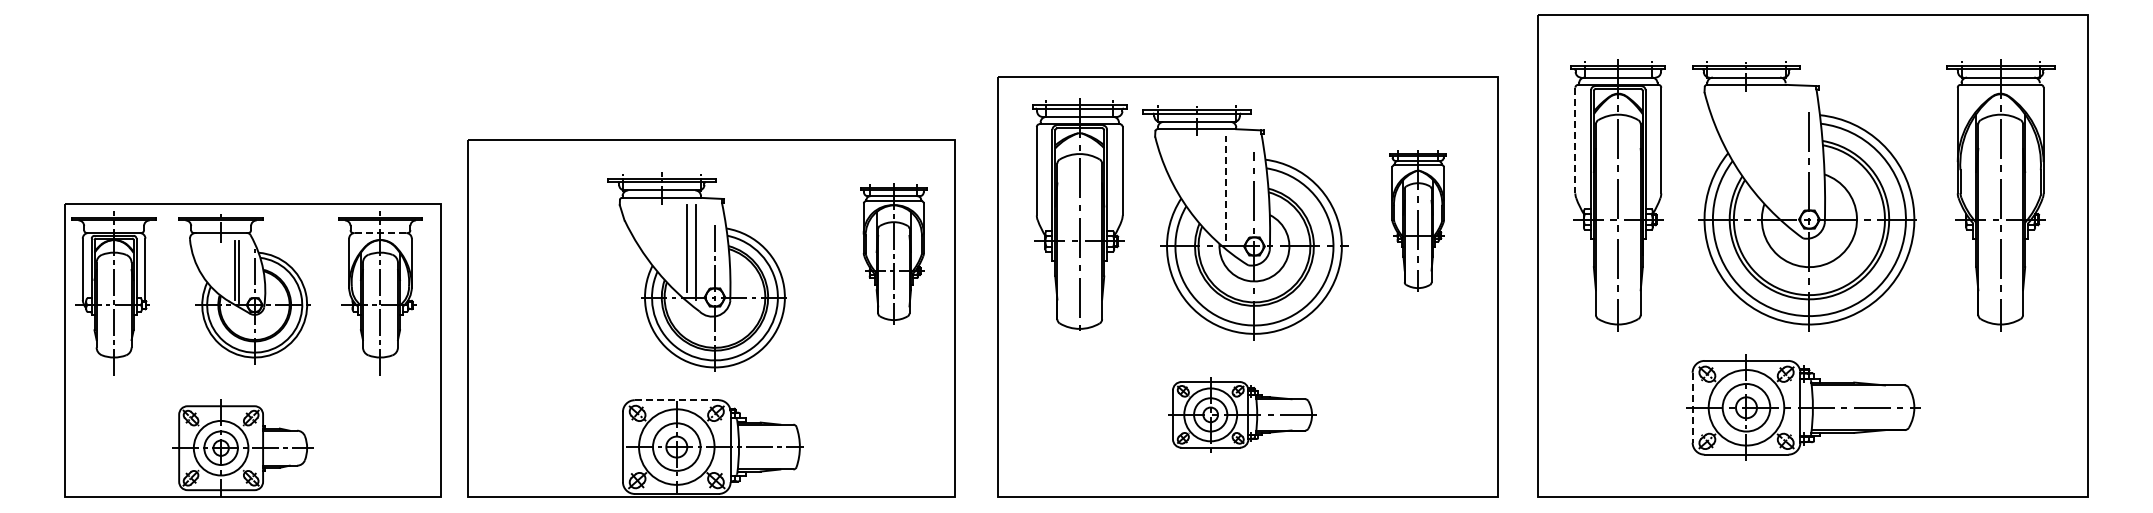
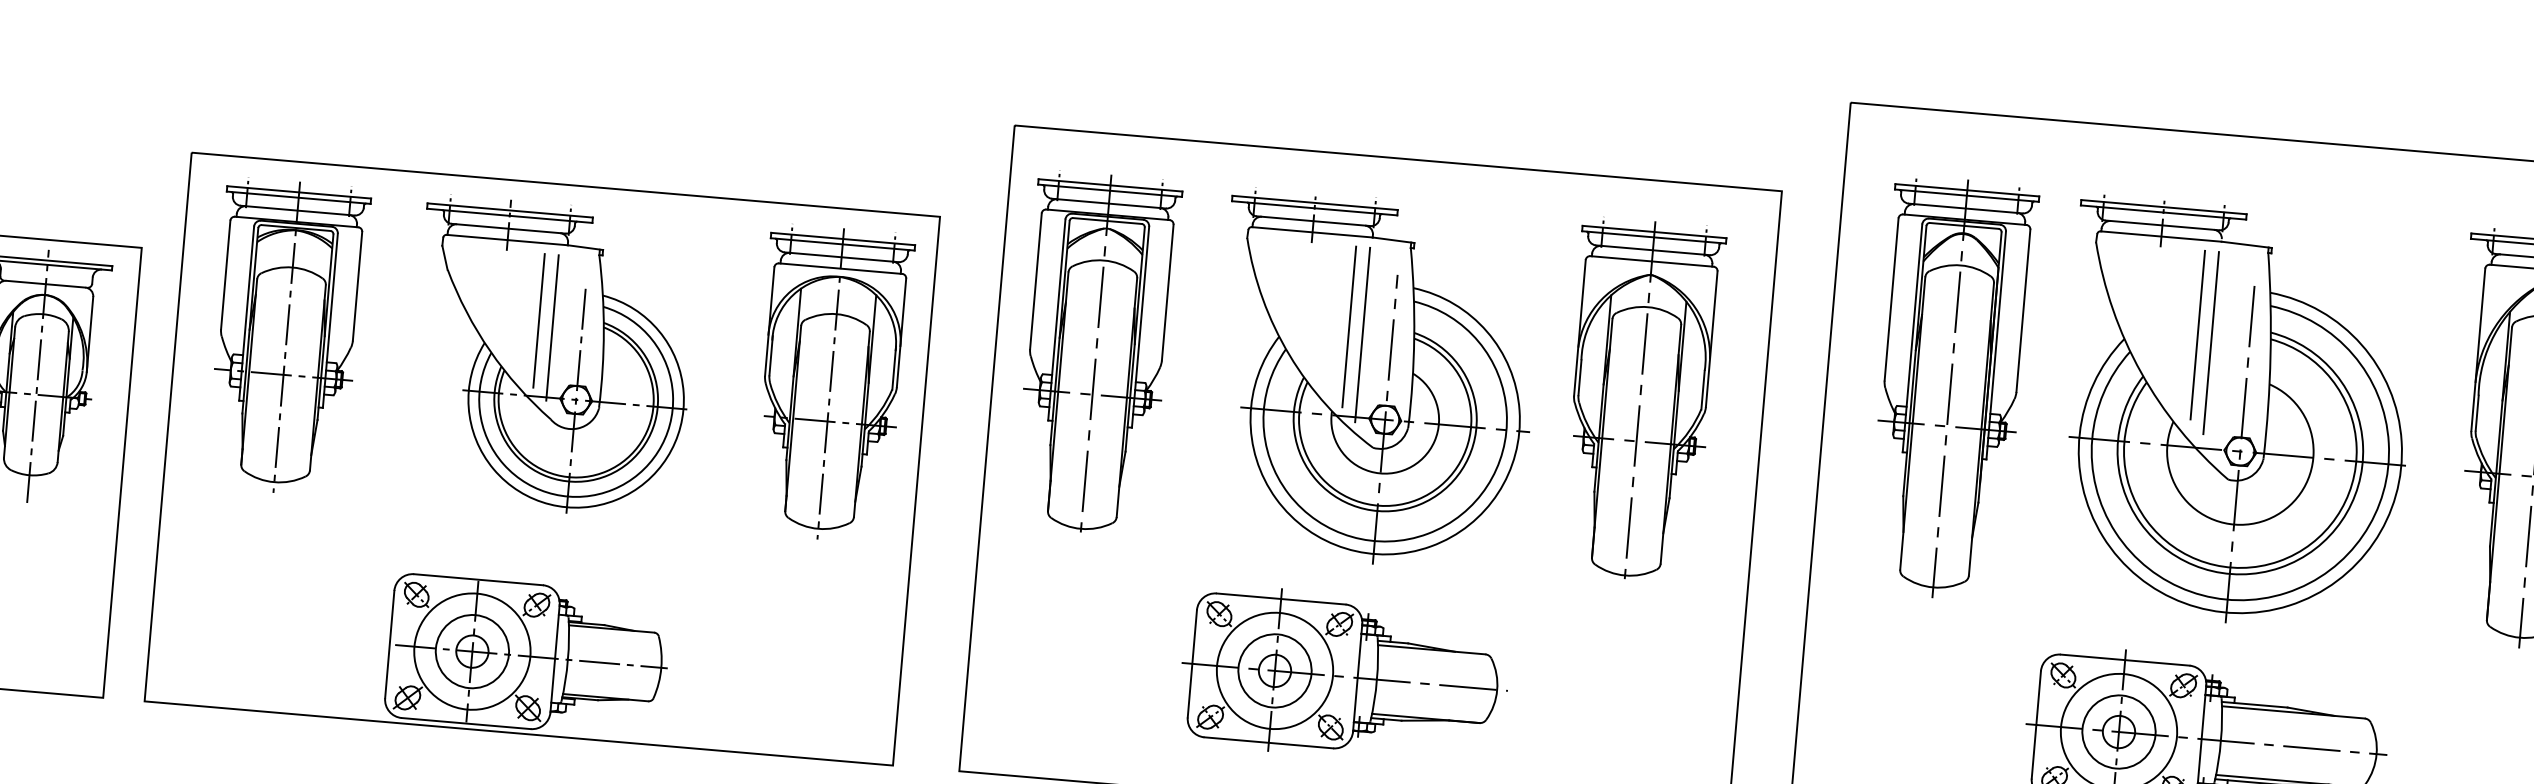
line: (1575, 140) -> (1891, 299), dashed -> solid
line: (1775, 146) -> (2197, 334), added
line: (1784, 150) -> (2211, 342), added
line: (1226, 187) -> (1350, 325), dashed -> solid
line: (1235, 192) -> (1363, 334), added
part: (1079, 214) -> (1095, 353), moved
part: (1417, 219) -> (1638, 399), size x1.67
line: (380, 233) -> (45, 284), dashed -> solid
part: (538, 253) -> (285, 336), added
part: (893, 253) -> (830, 383), size x1.43
part: (696, 271) -> (551, 357), moved
line: (676, 400) -> (478, 580), dashed -> solid
line: (1692, 407) -> (2036, 724), dashed -> solid
part: (1242, 414) -> (1344, 676), size x1.43

